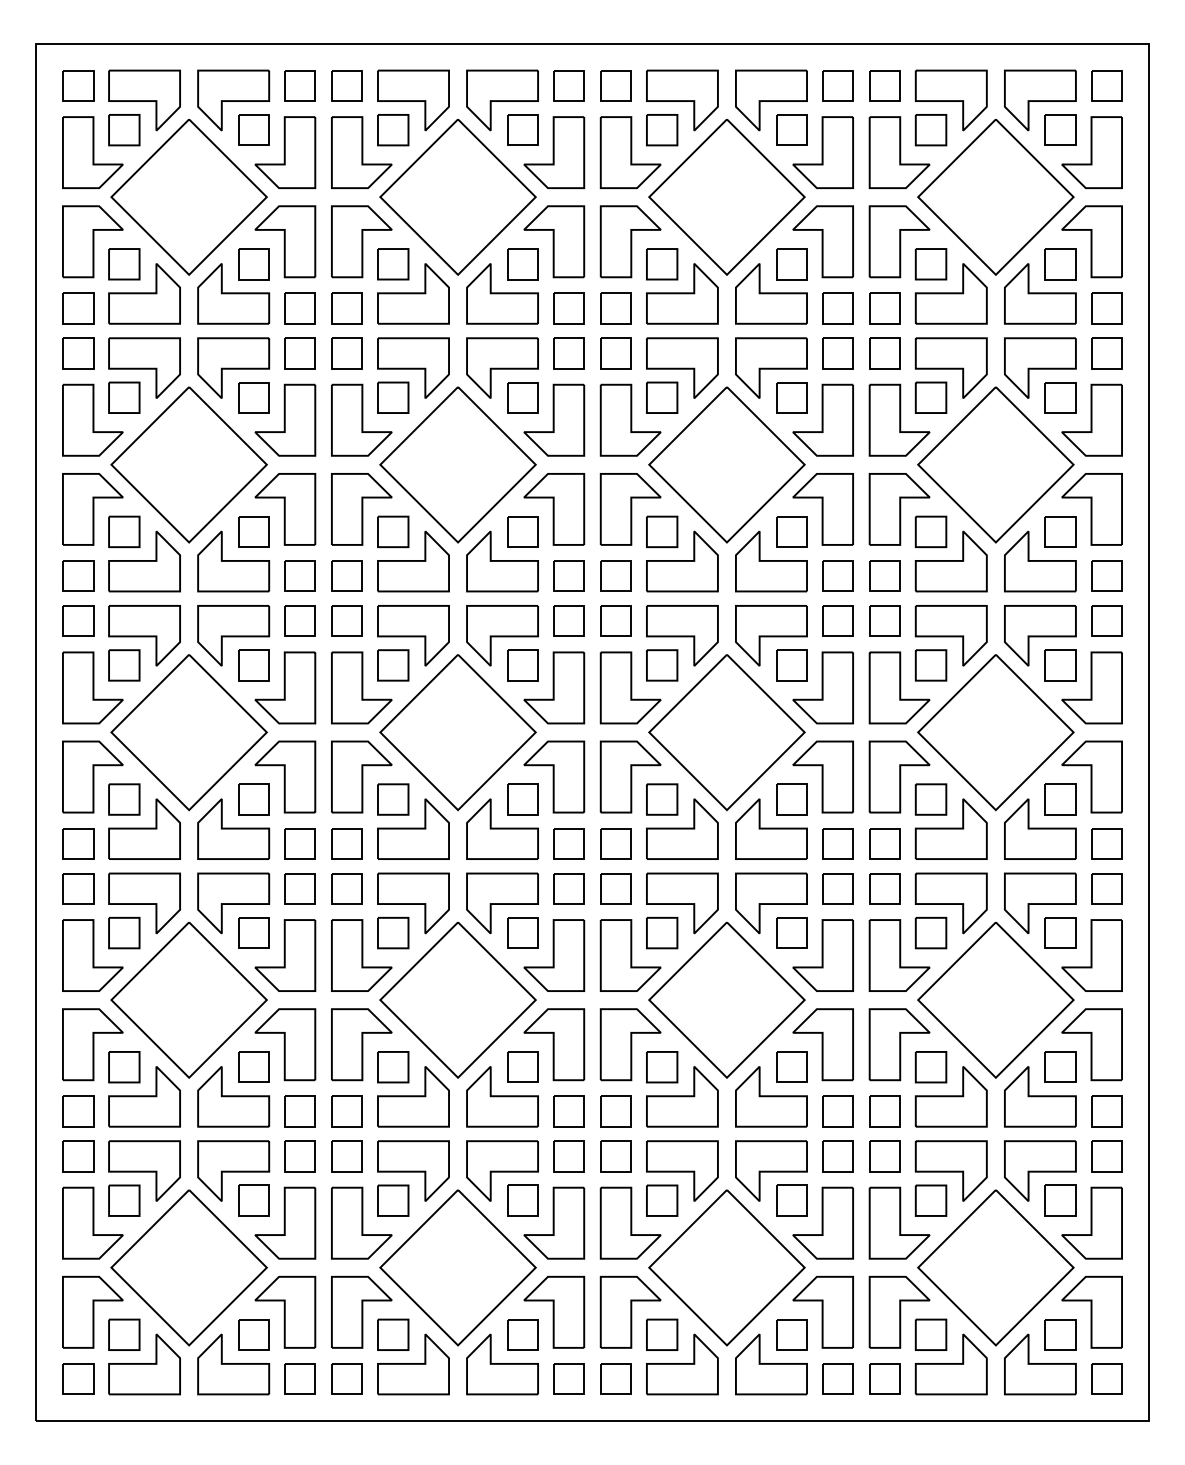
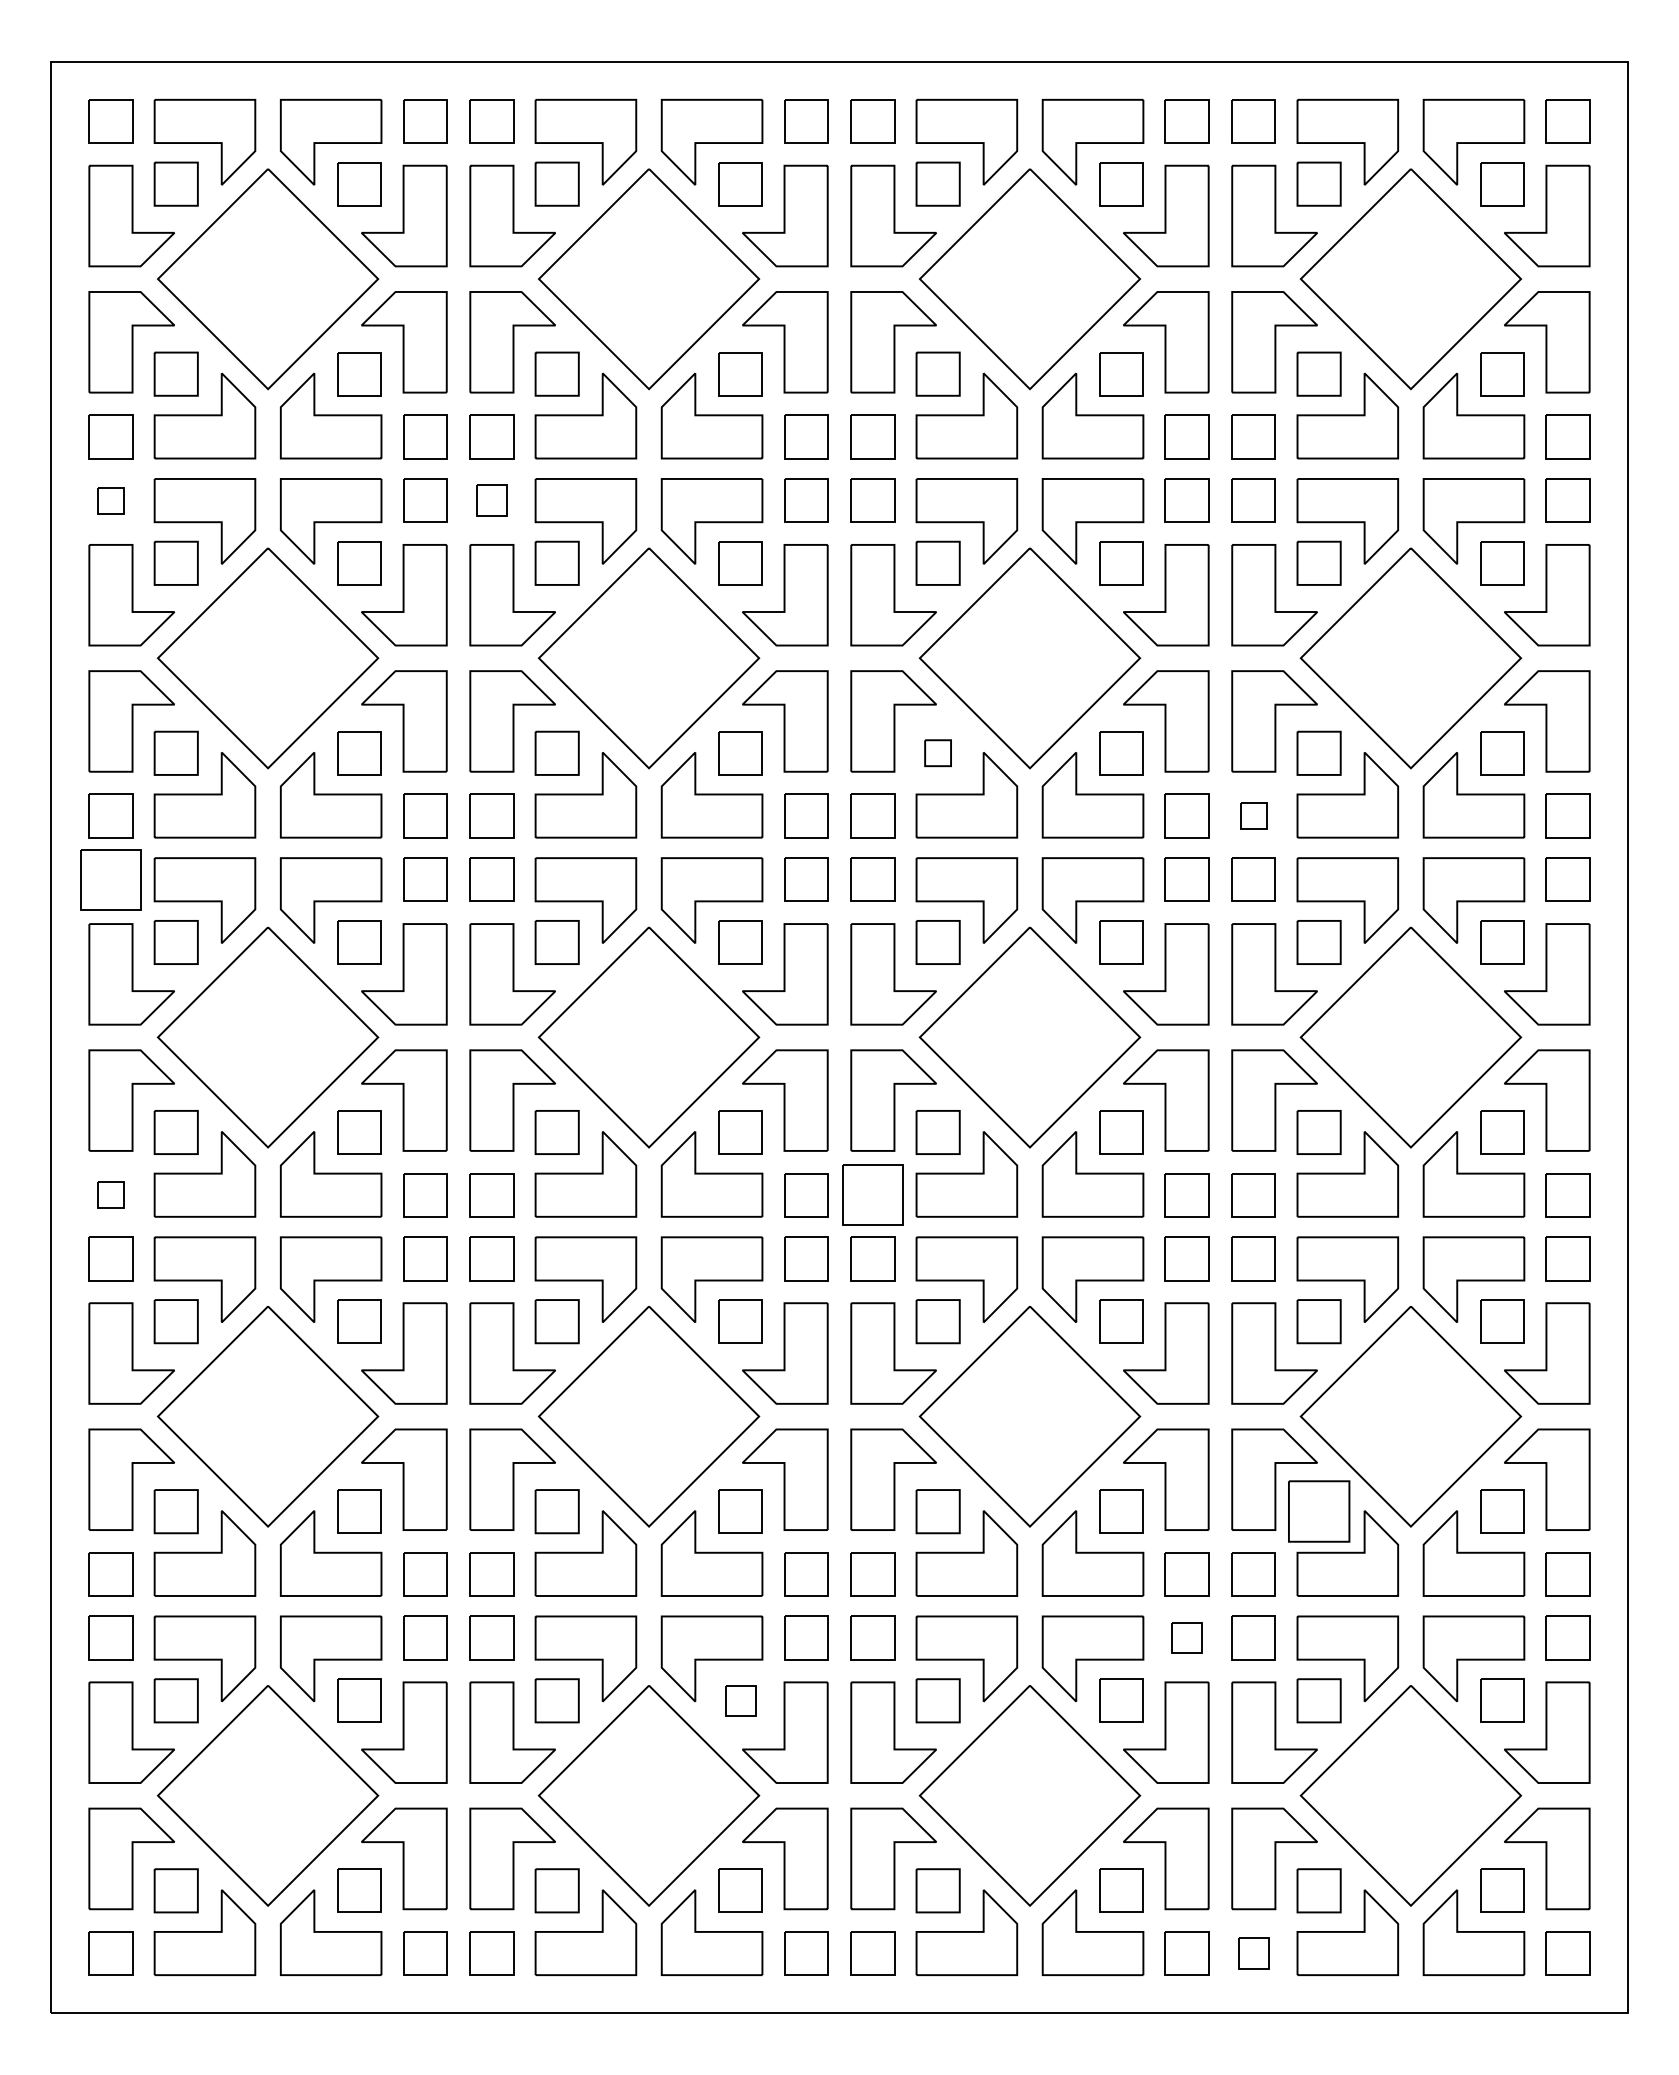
part: (77, 353) -> (110, 500), size x0.6
part: (346, 353) -> (491, 500), size x0.7
part: (661, 531) -> (937, 752), size x0.6
part: (884, 575) -> (1253, 815), size x0.6
part: (77, 620) -> (110, 879), size x1.4
part: (77, 844) -> (110, 1195), size x0.6
part: (615, 844) -> (872, 1195), size x1.4
part: (930, 1067) -> (1318, 1511), size x1.4
part: (837, 1156) -> (1186, 1637), size x0.7
part: (522, 1200) -> (740, 1700), size x0.7
part: (884, 1379) -> (1253, 1953), size x0.7

